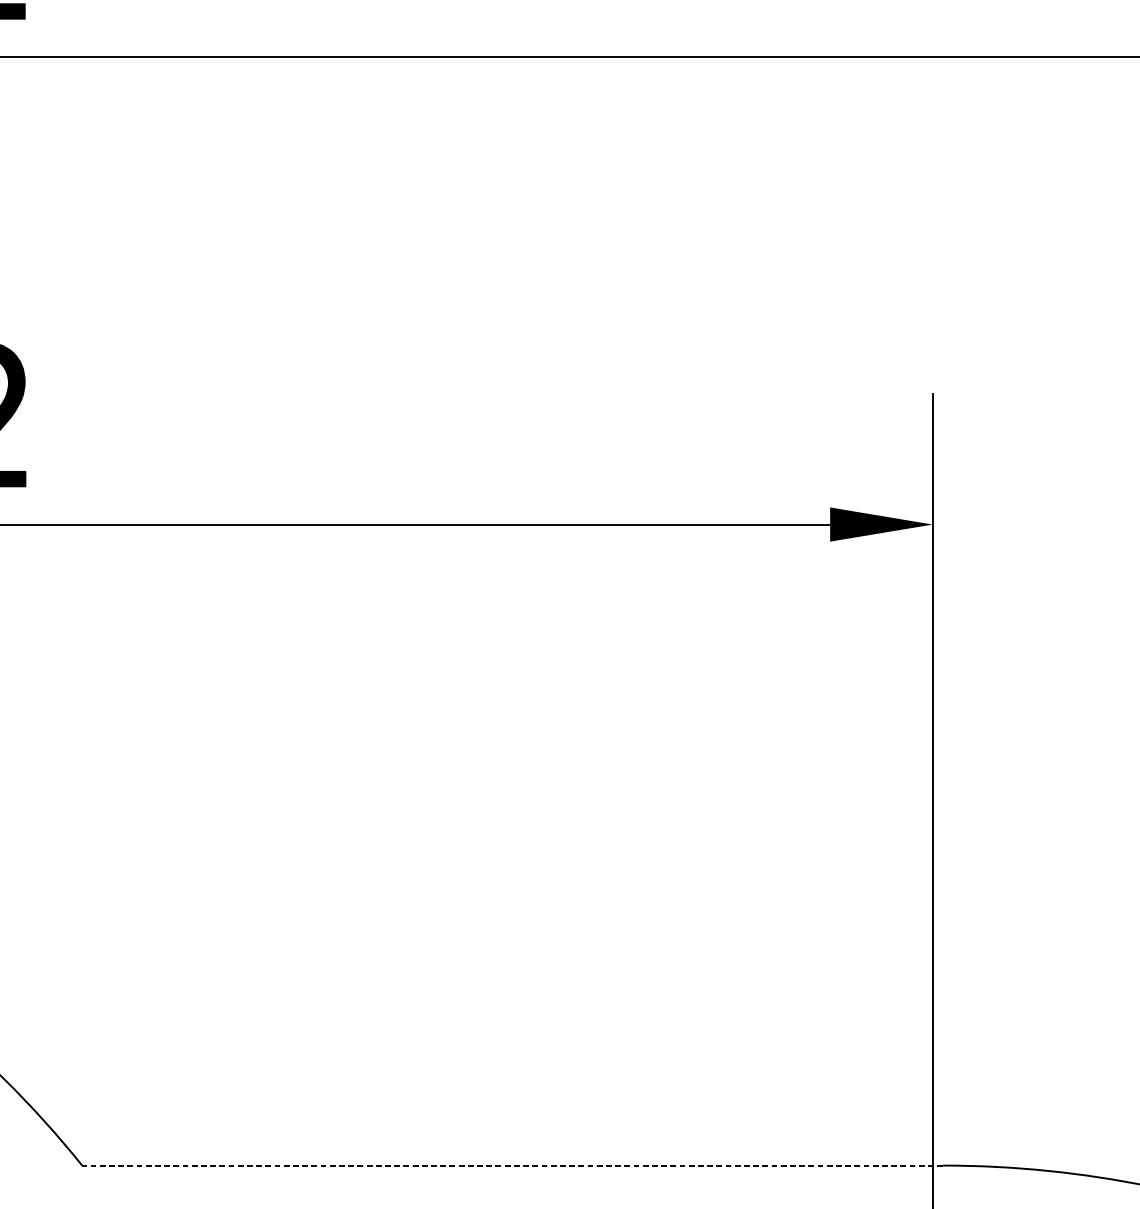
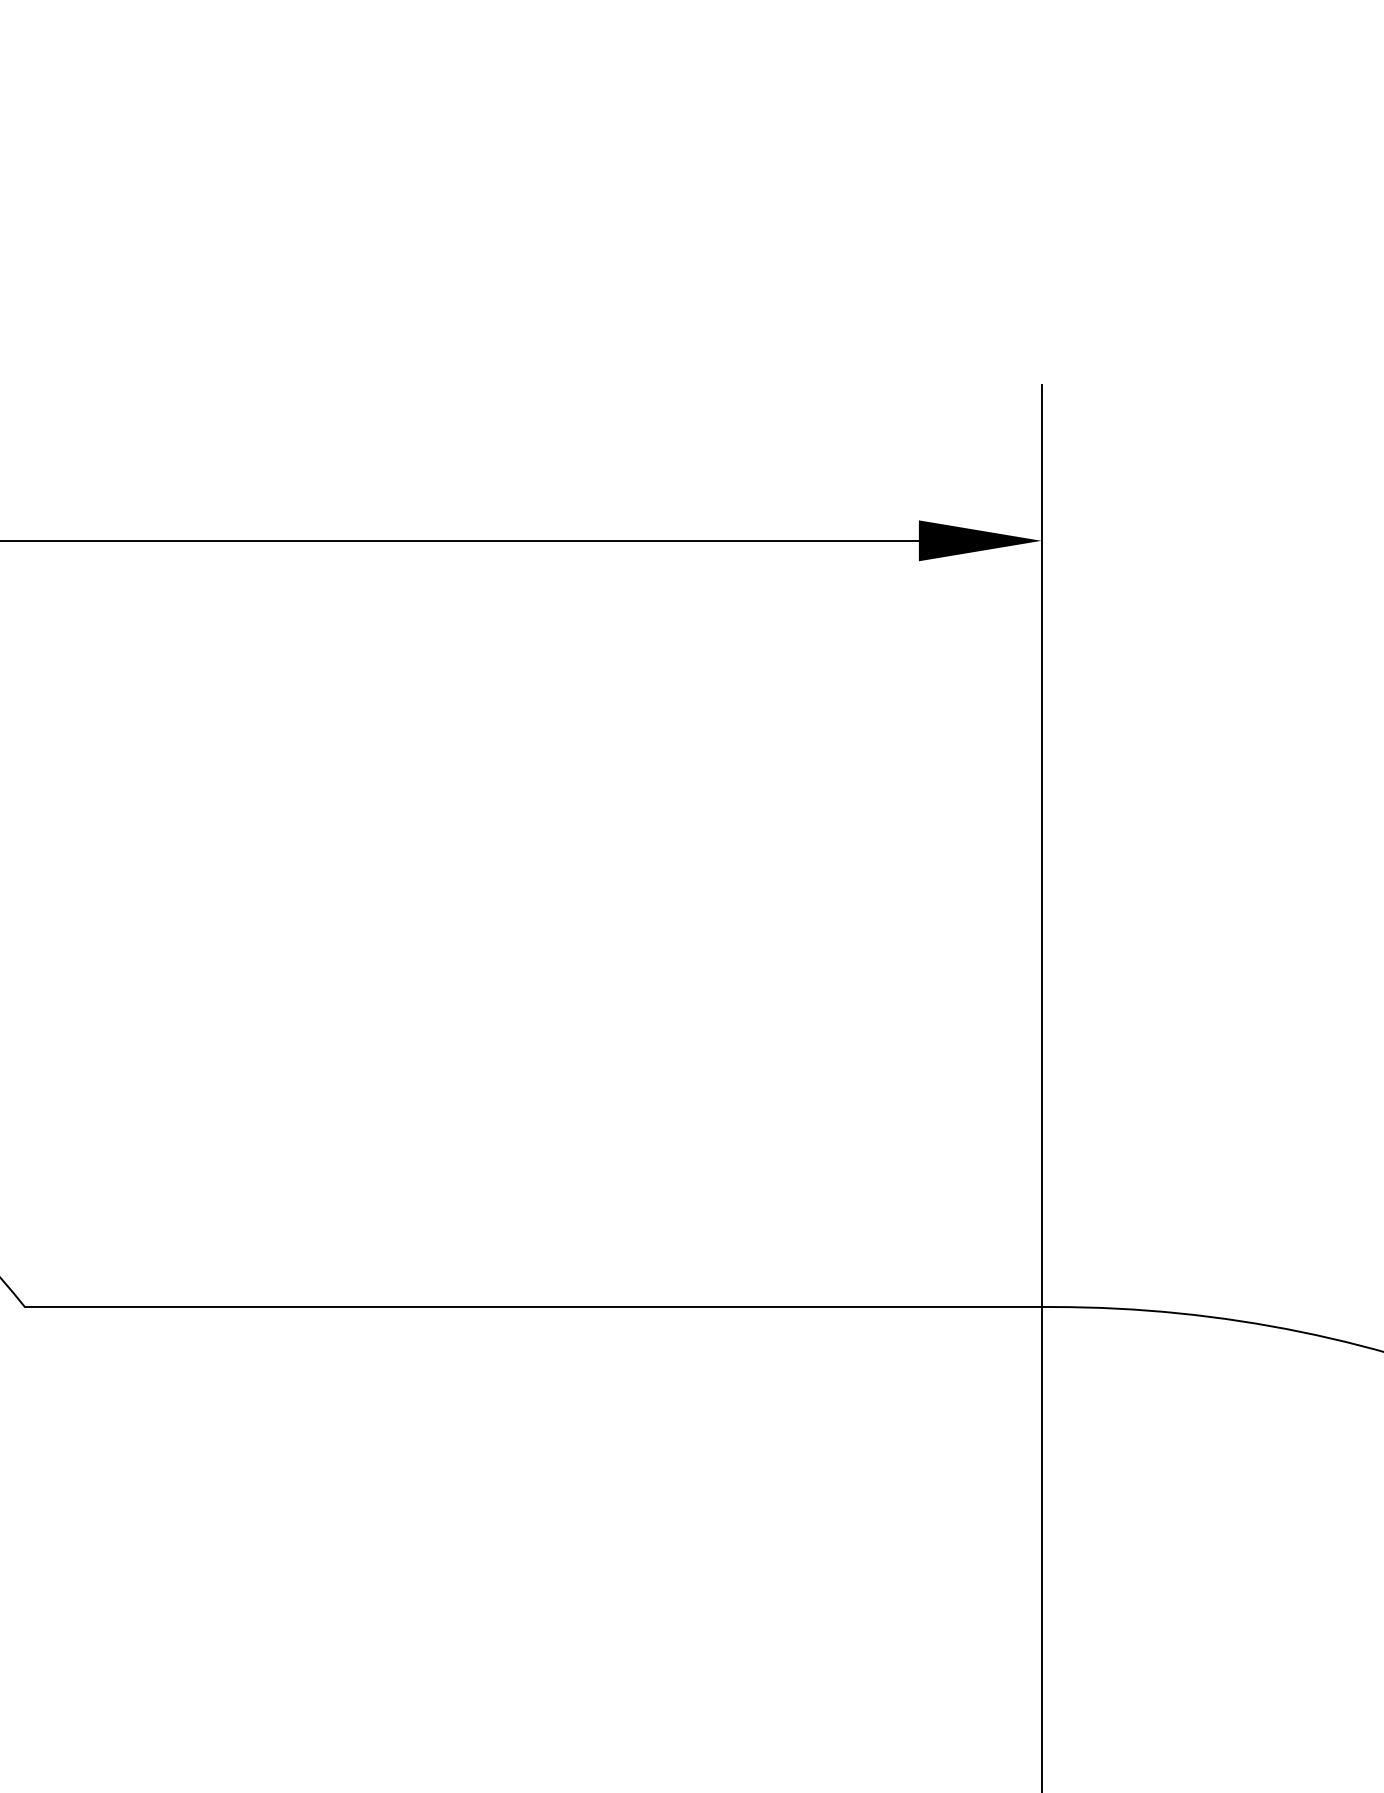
line: (511, 1165) -> (538, 1307), dashed -> solid

